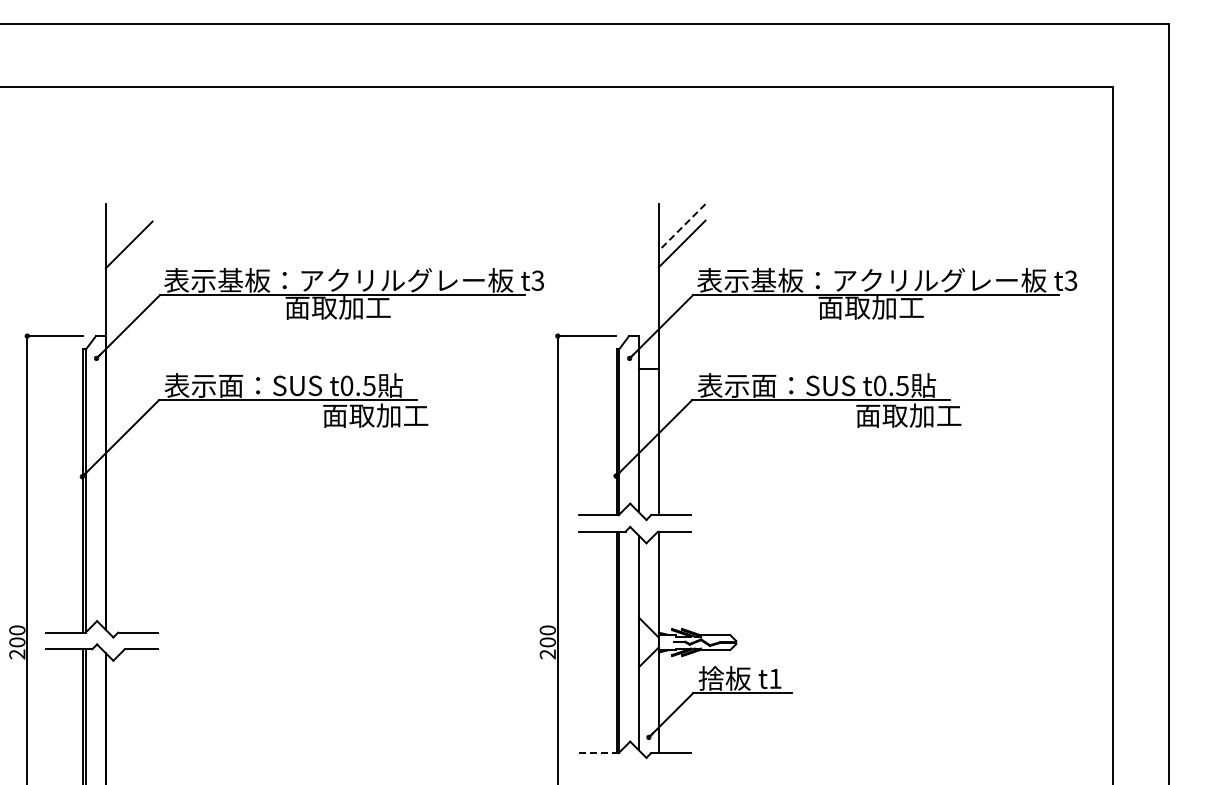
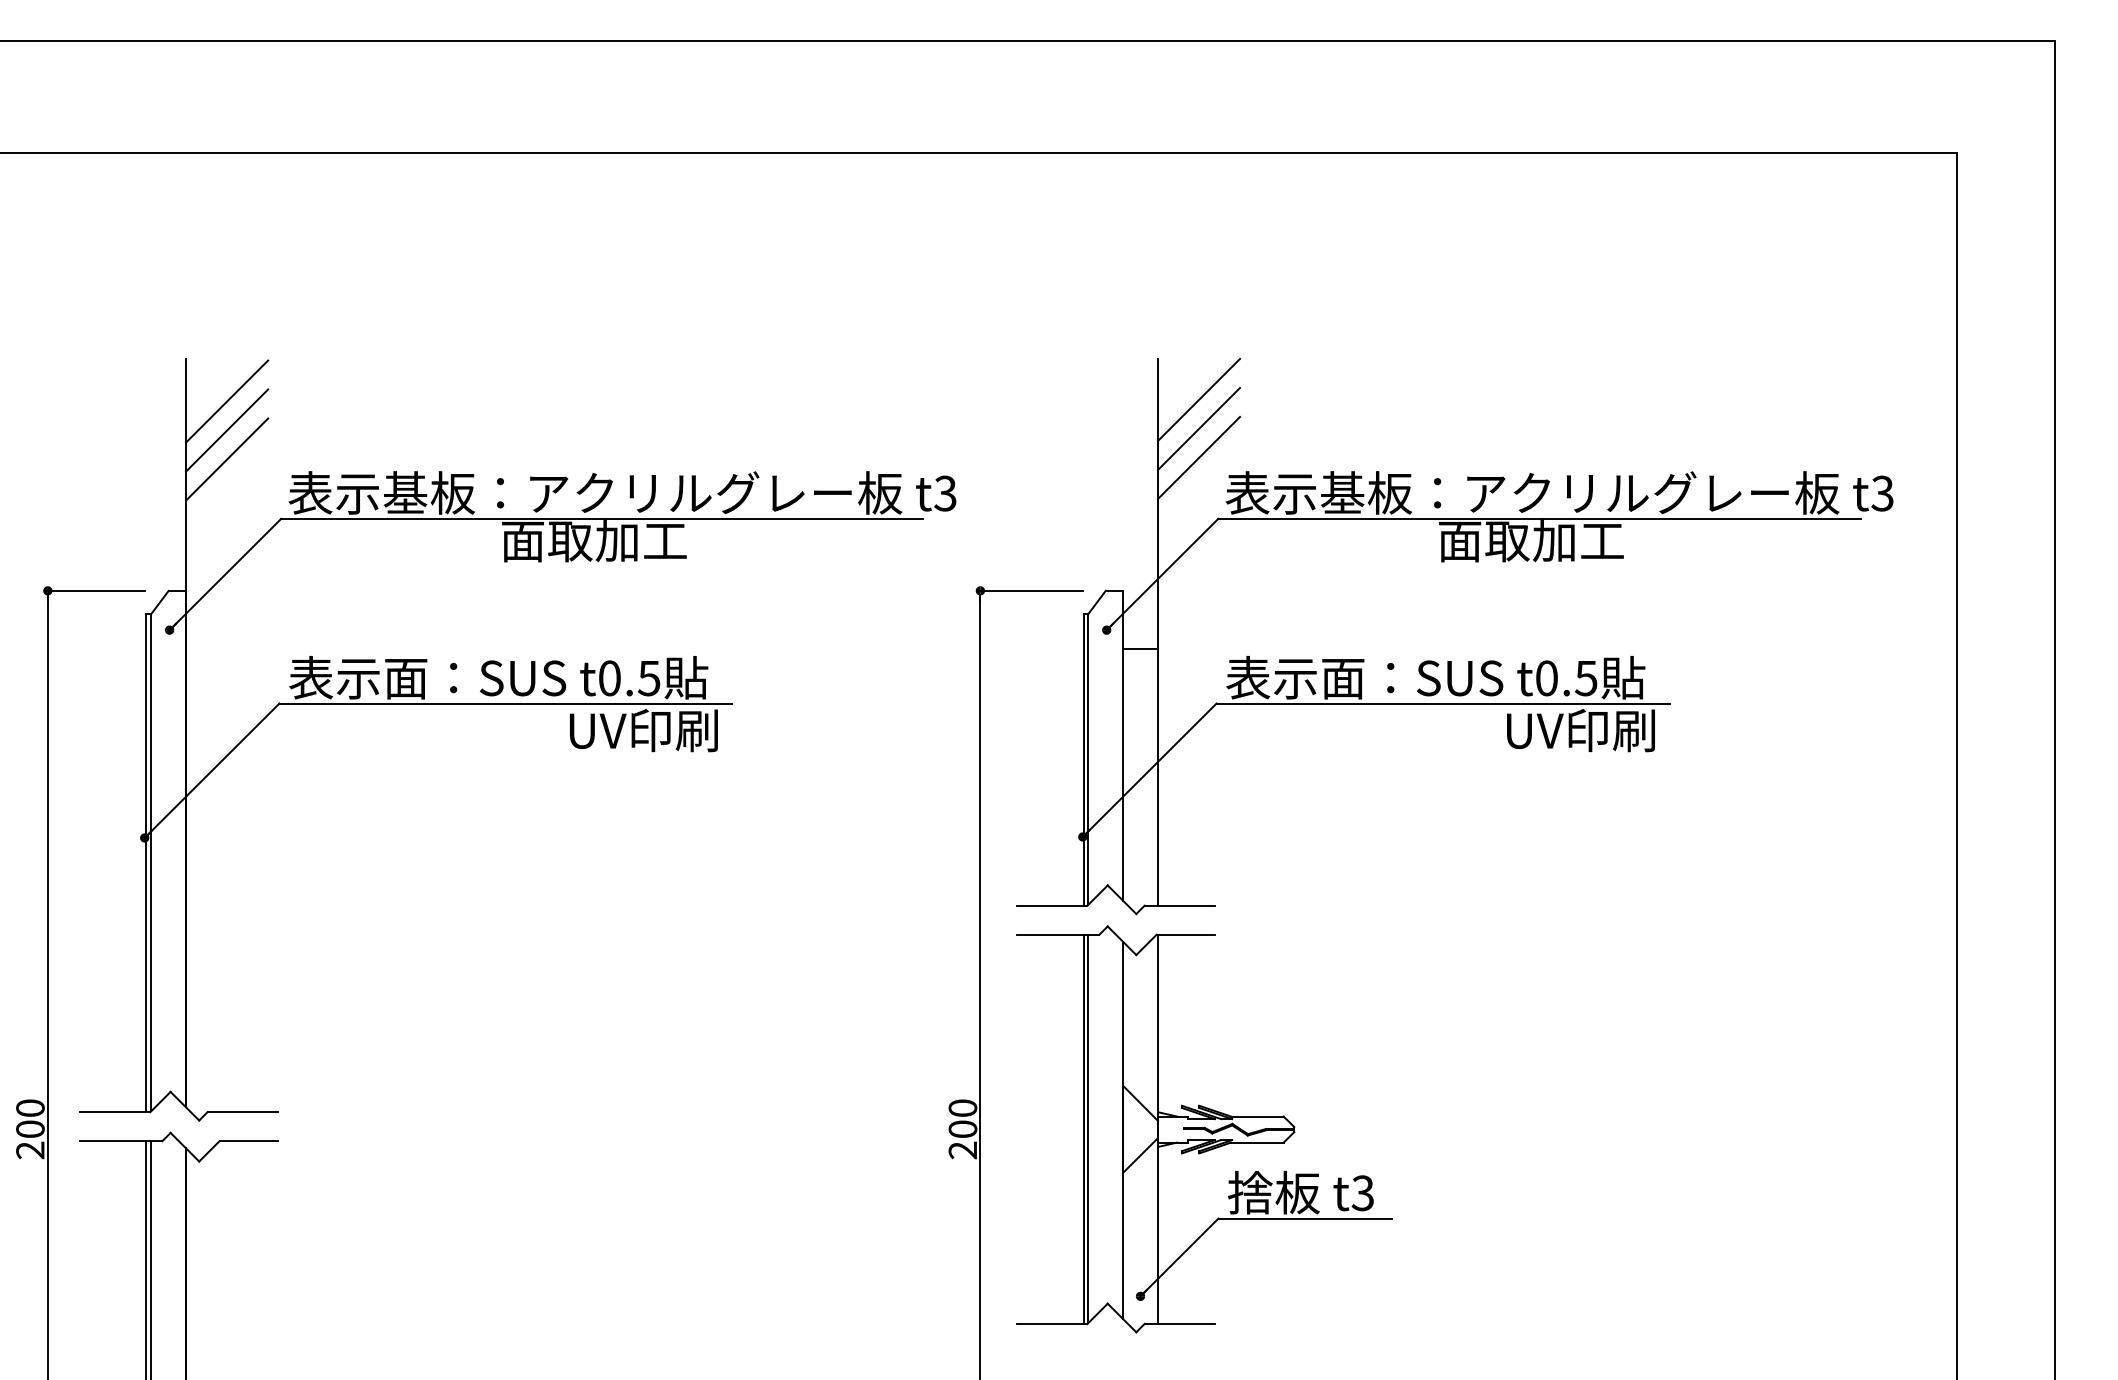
line: (682, 227) -> (1199, 399), dashed -> solid
line: (128, 228) -> (225, 401), added
line: (681, 260) -> (1197, 457), added
line: (128, 261) -> (225, 459), added
text: (375, 415) -> (659, 730), 面取加工 -> UV印刷
text: (908, 415) -> (1596, 730), 面取加工 -> UV印刷
text: (775, 678) -> (1363, 1192), t1 -> t3
line: (598, 753) -> (1051, 1324), dashed -> solid

